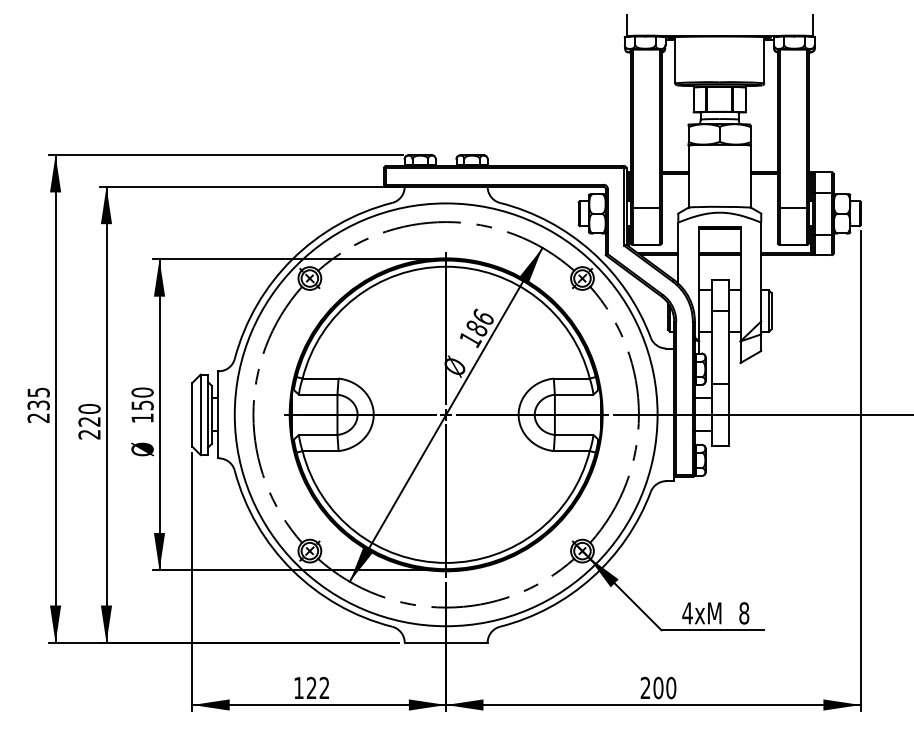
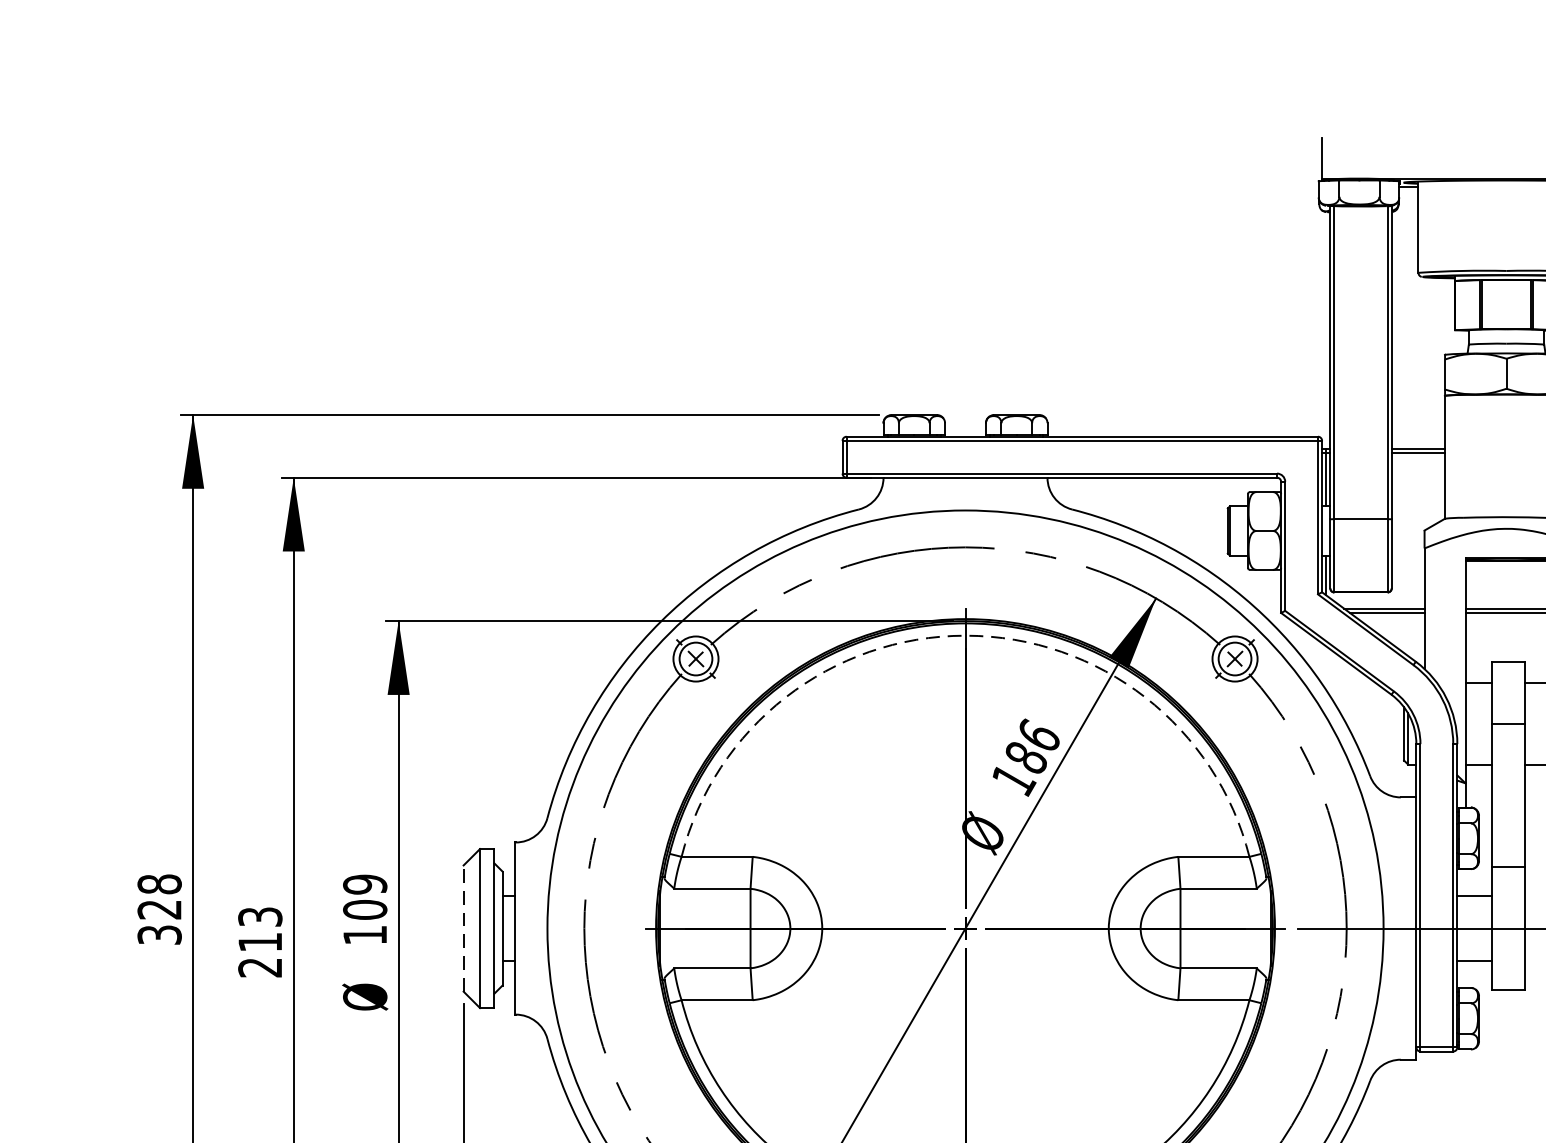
arc: (446, 266) -> (966, 635), solid -> dashed
text: (142, 398) -> (364, 896), 150 -> 109
text: (38, 404) -> (159, 908), 235 -> 328
line: (192, 414) -> (463, 927), solid -> dashed
text: (89, 415) -> (260, 929), 220 -> 213

